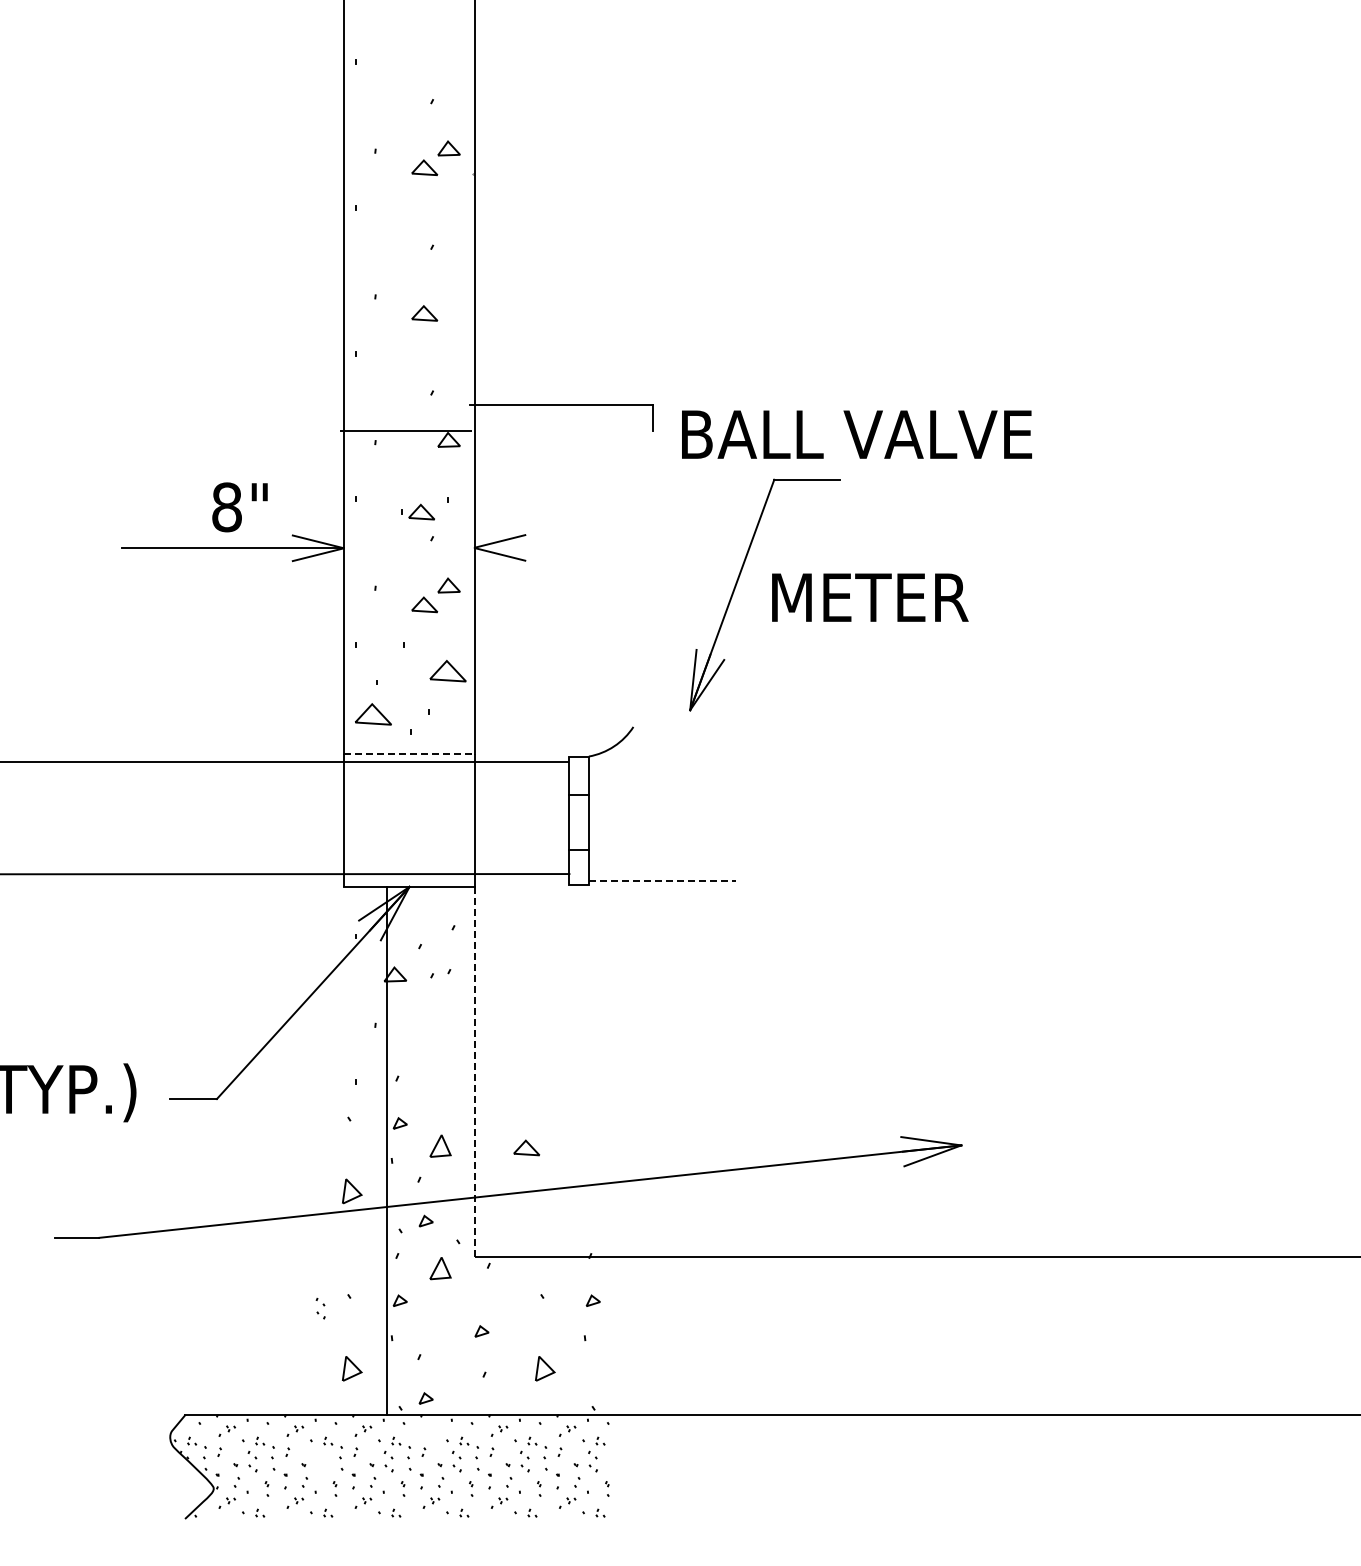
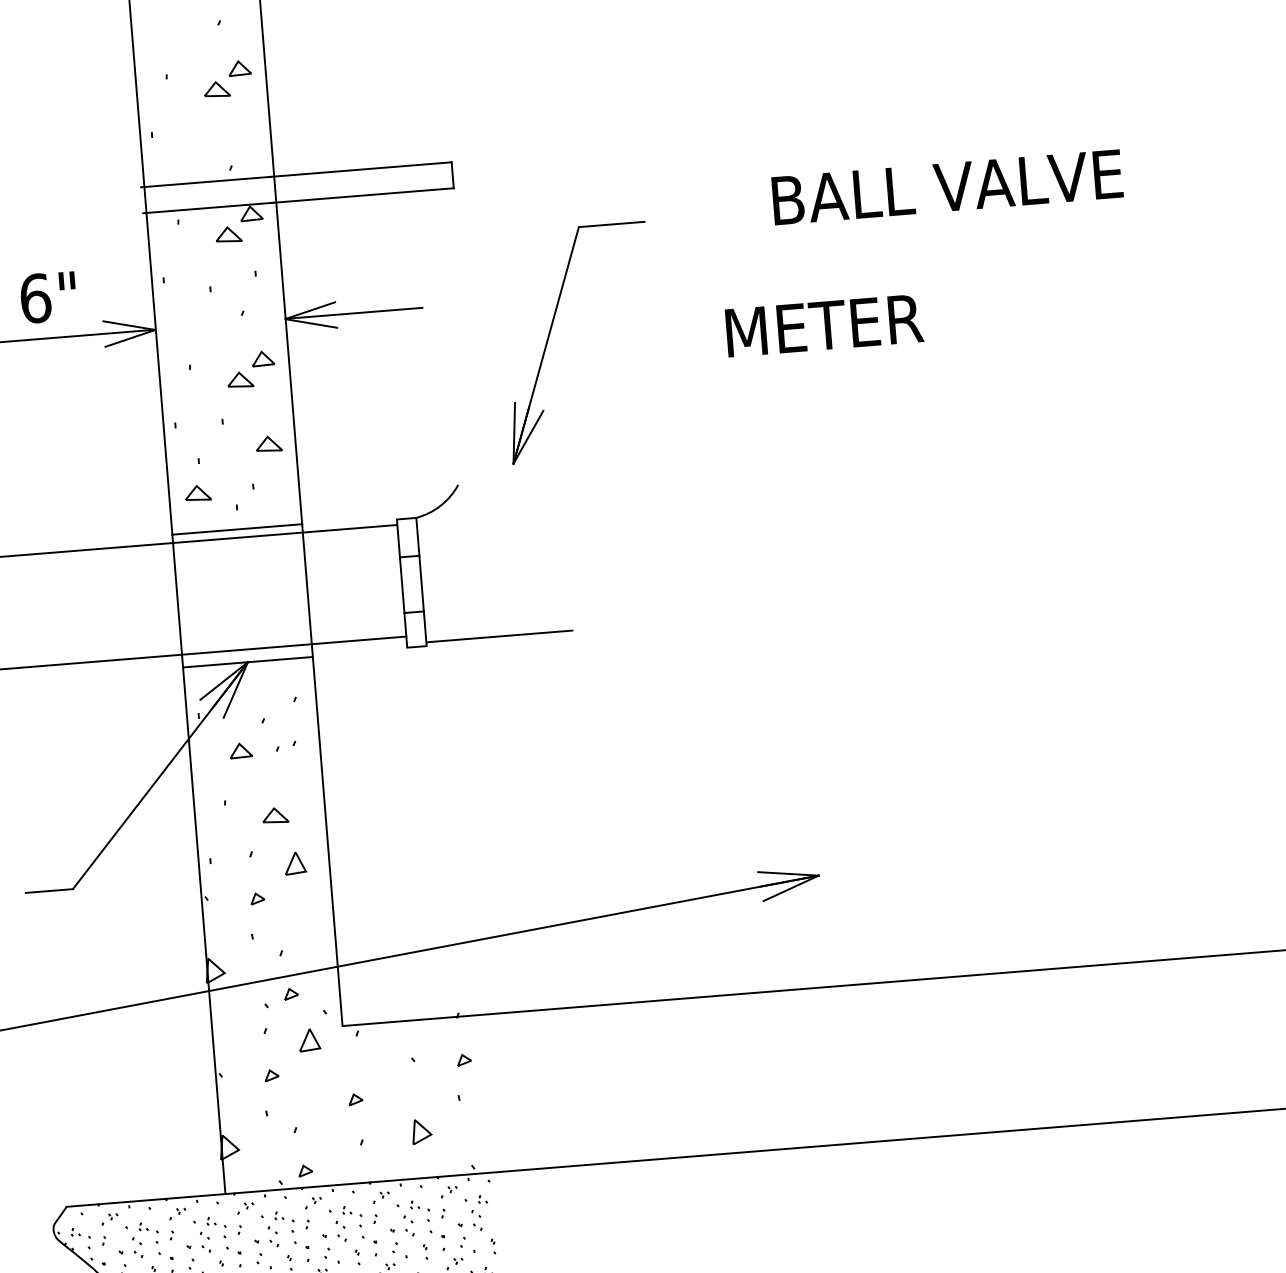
part: (448, 294) -> (239, 68), added
line: (406, 404) -> (206, 181), added
line: (561, 430) -> (362, 195), added
text: (856, 434) -> (947, 187), moved
text: (227, 507) -> (36, 298), 8" -> 6"
part: (421, 511) -> (228, 234), moved
line: (542, 547) -> (353, 313), added
text: (870, 597) -> (824, 325), moved
part: (447, 670) -> (268, 443), size x0.71
part: (373, 714) -> (198, 493), size x0.71
line: (410, 753) -> (238, 529), dashed -> solid
line: (662, 881) -> (499, 636), dashed -> solid
line: (474, 1071) -> (327, 841), dashed -> solid
line: (438, 1143) -> (292, 860), moved
part: (526, 1147) -> (275, 815), moved
line: (387, 1150) -> (204, 930), moved
part: (320, 1308) -> (205, 1242), moved
part: (431, 1430) -> (313, 1202), added

